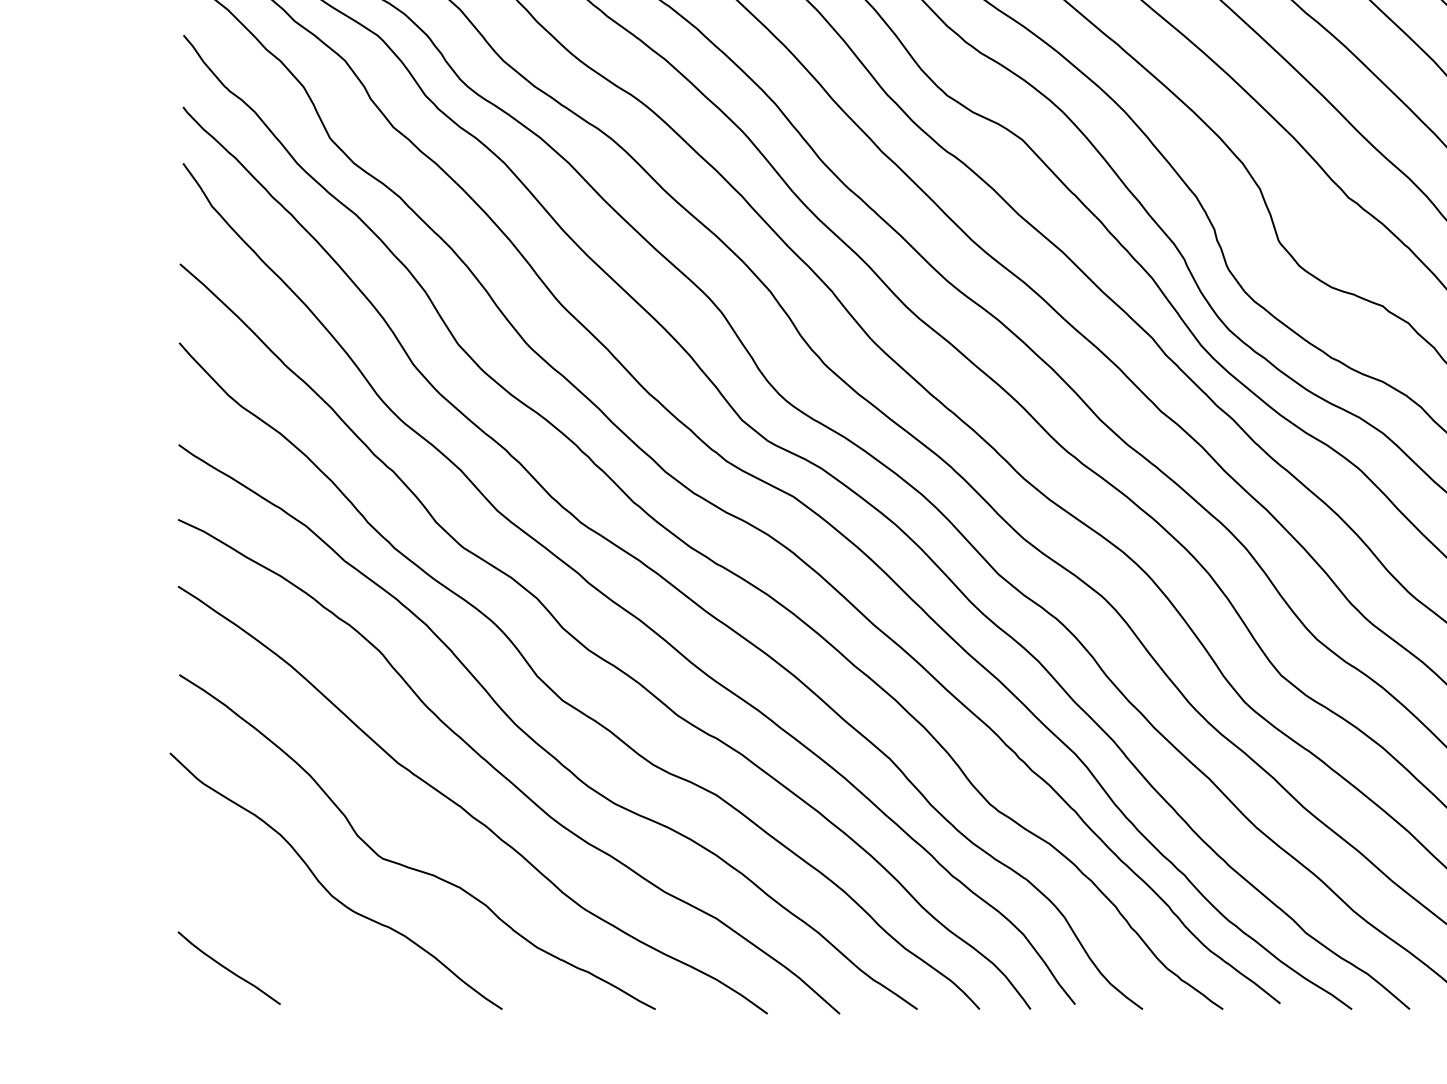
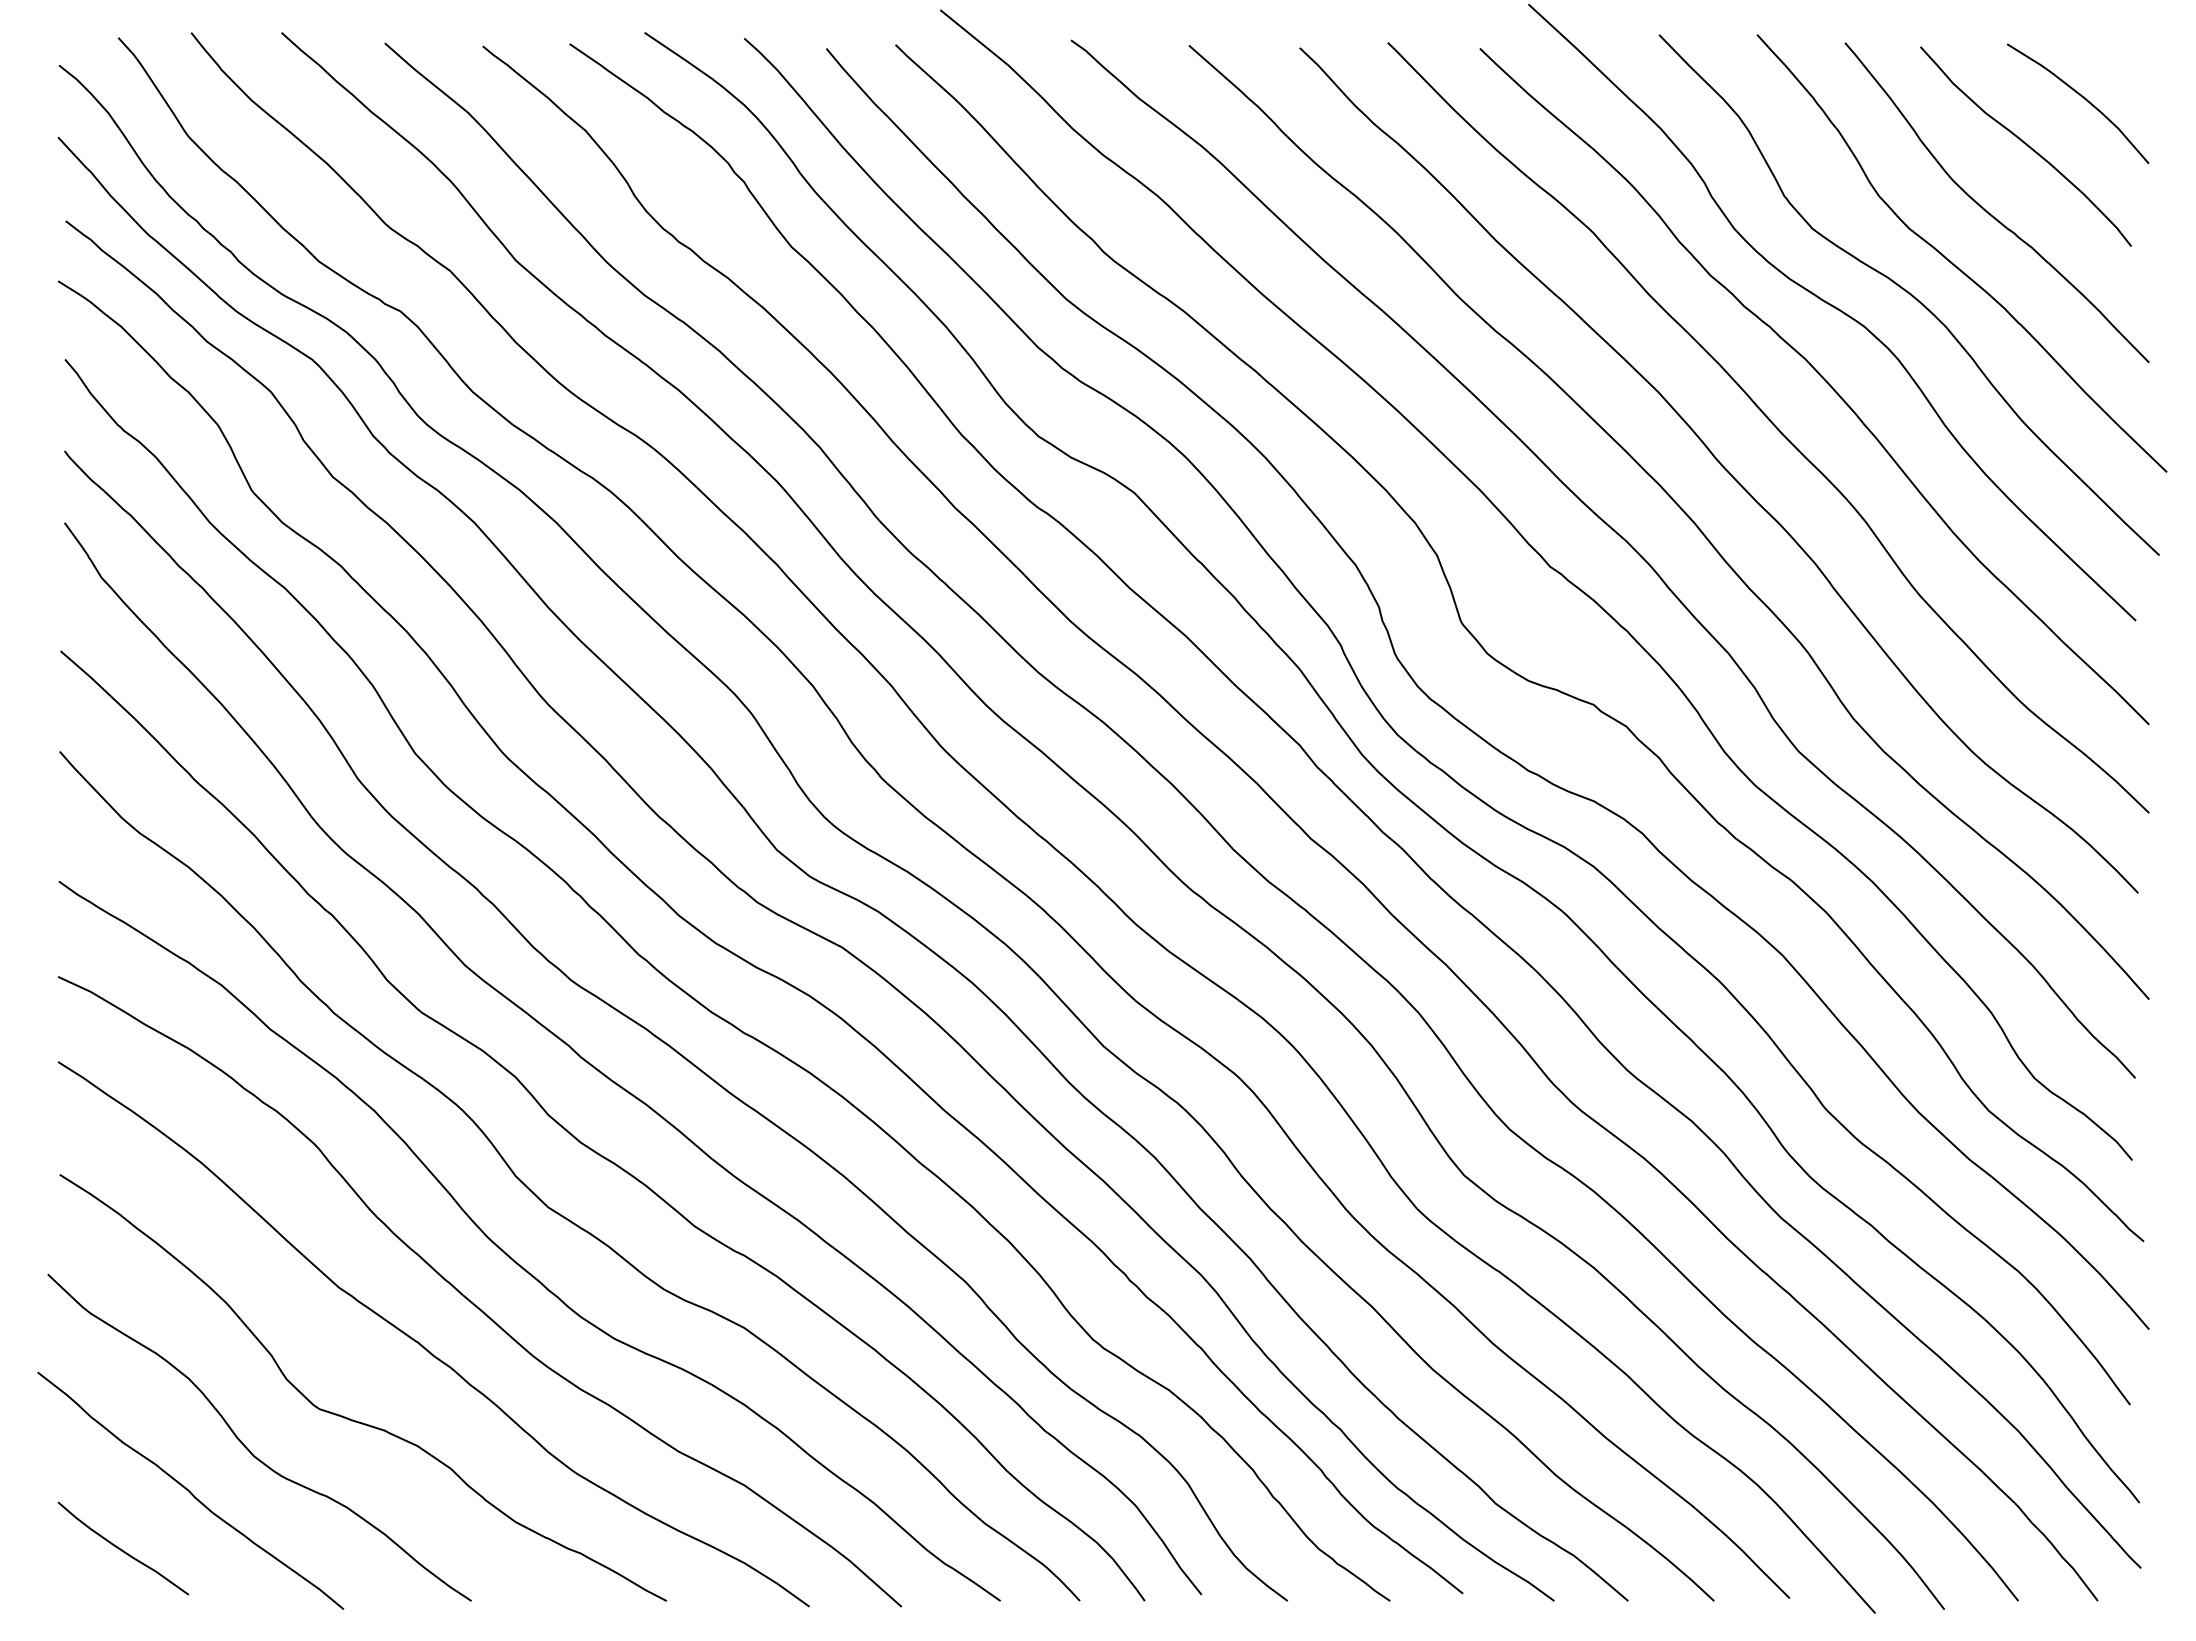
curve: (281, 922) -> (189, 1490), added

